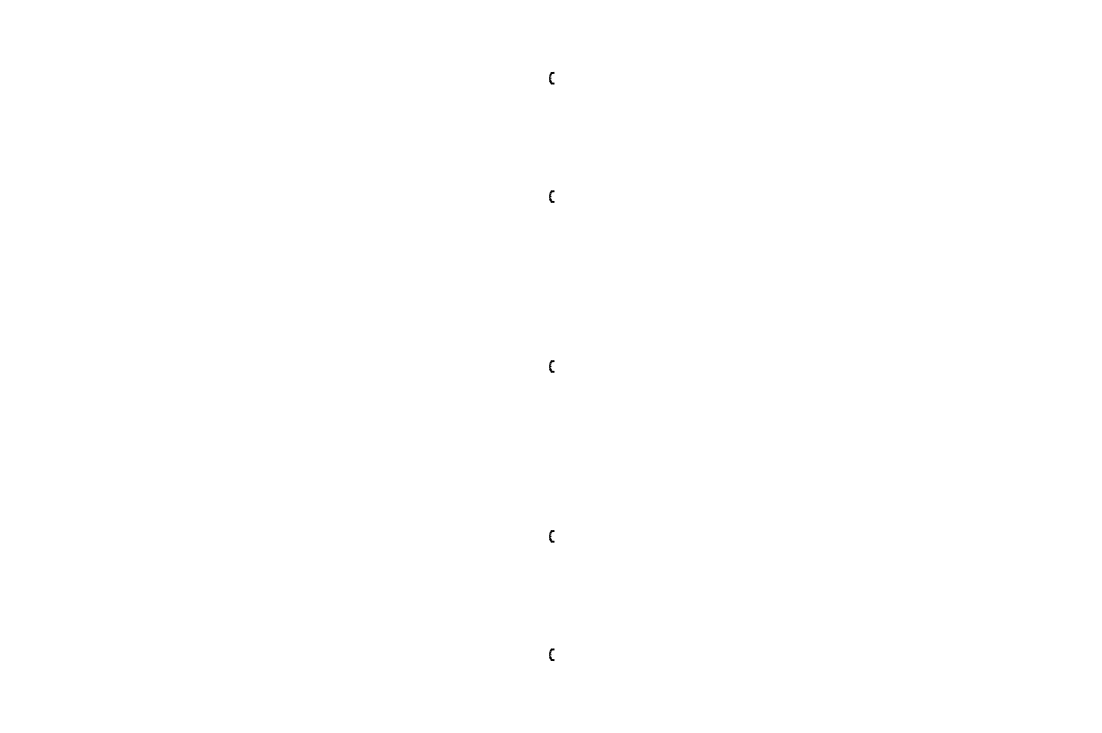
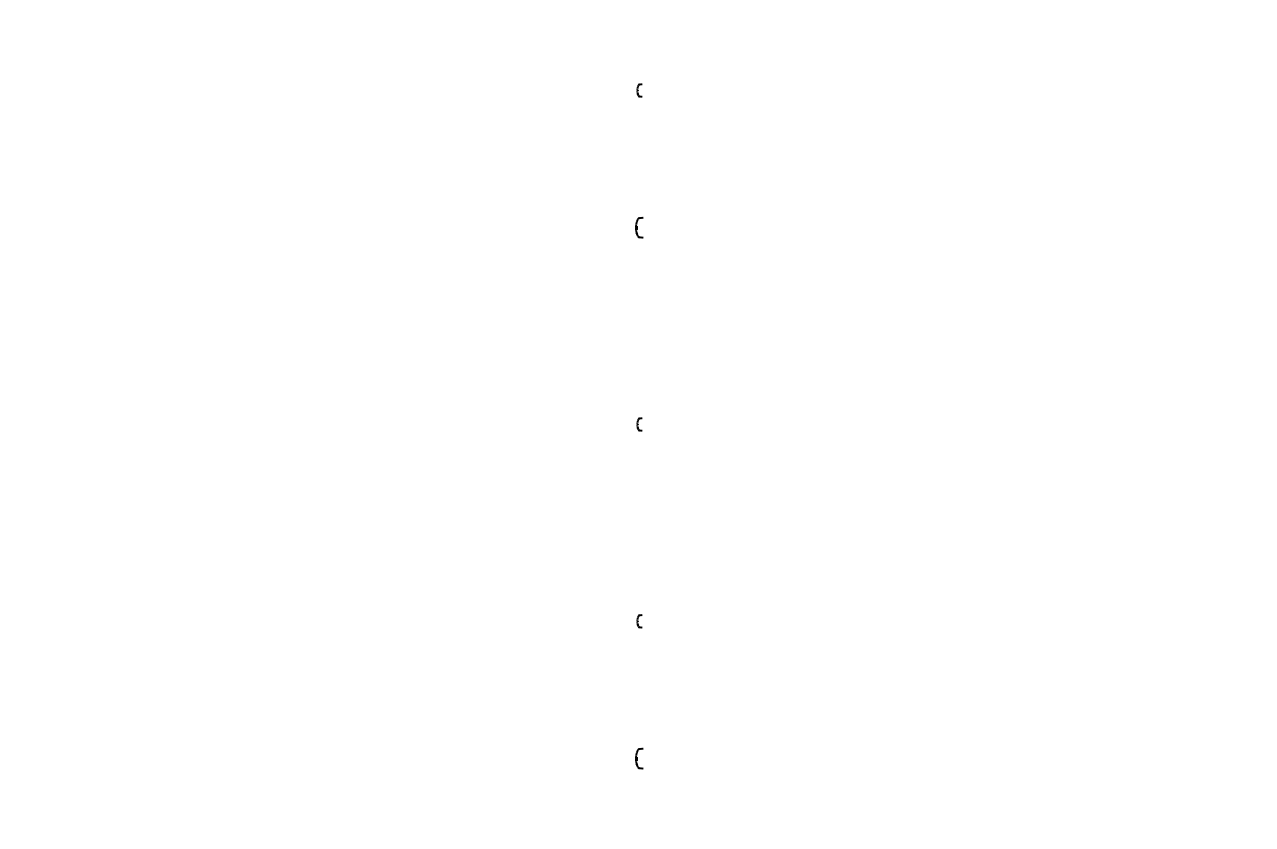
part: (551, 196) -> (639, 227), size x1.6
part: (551, 654) -> (639, 758), size x1.6

